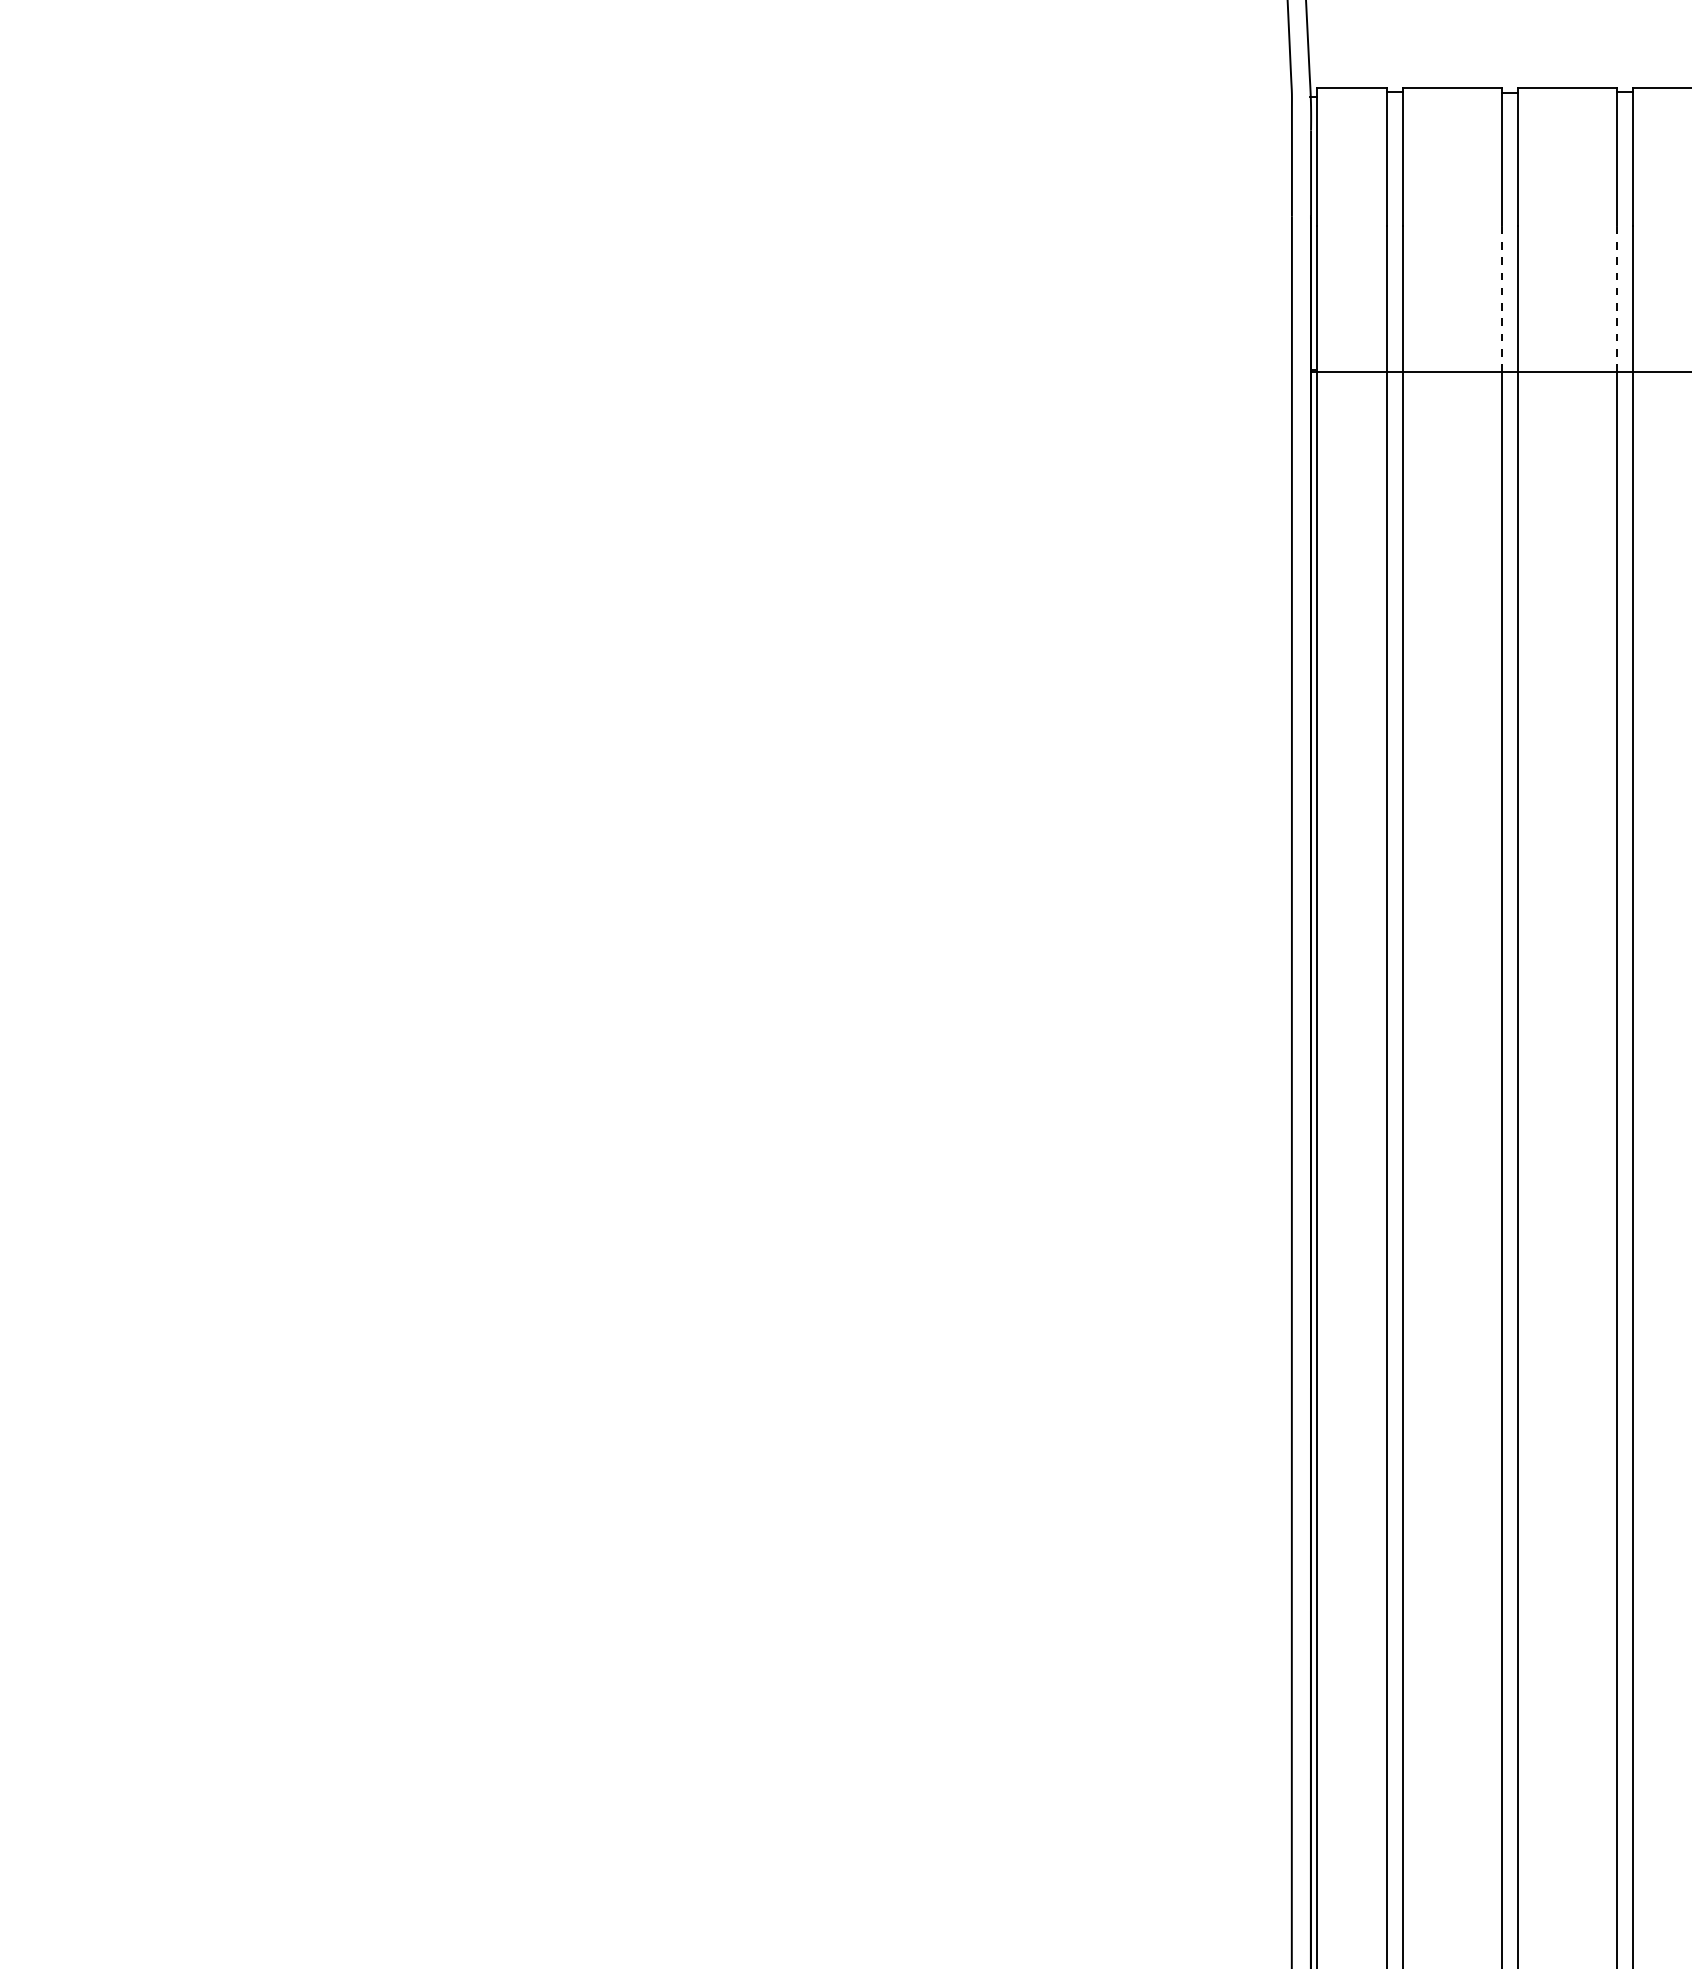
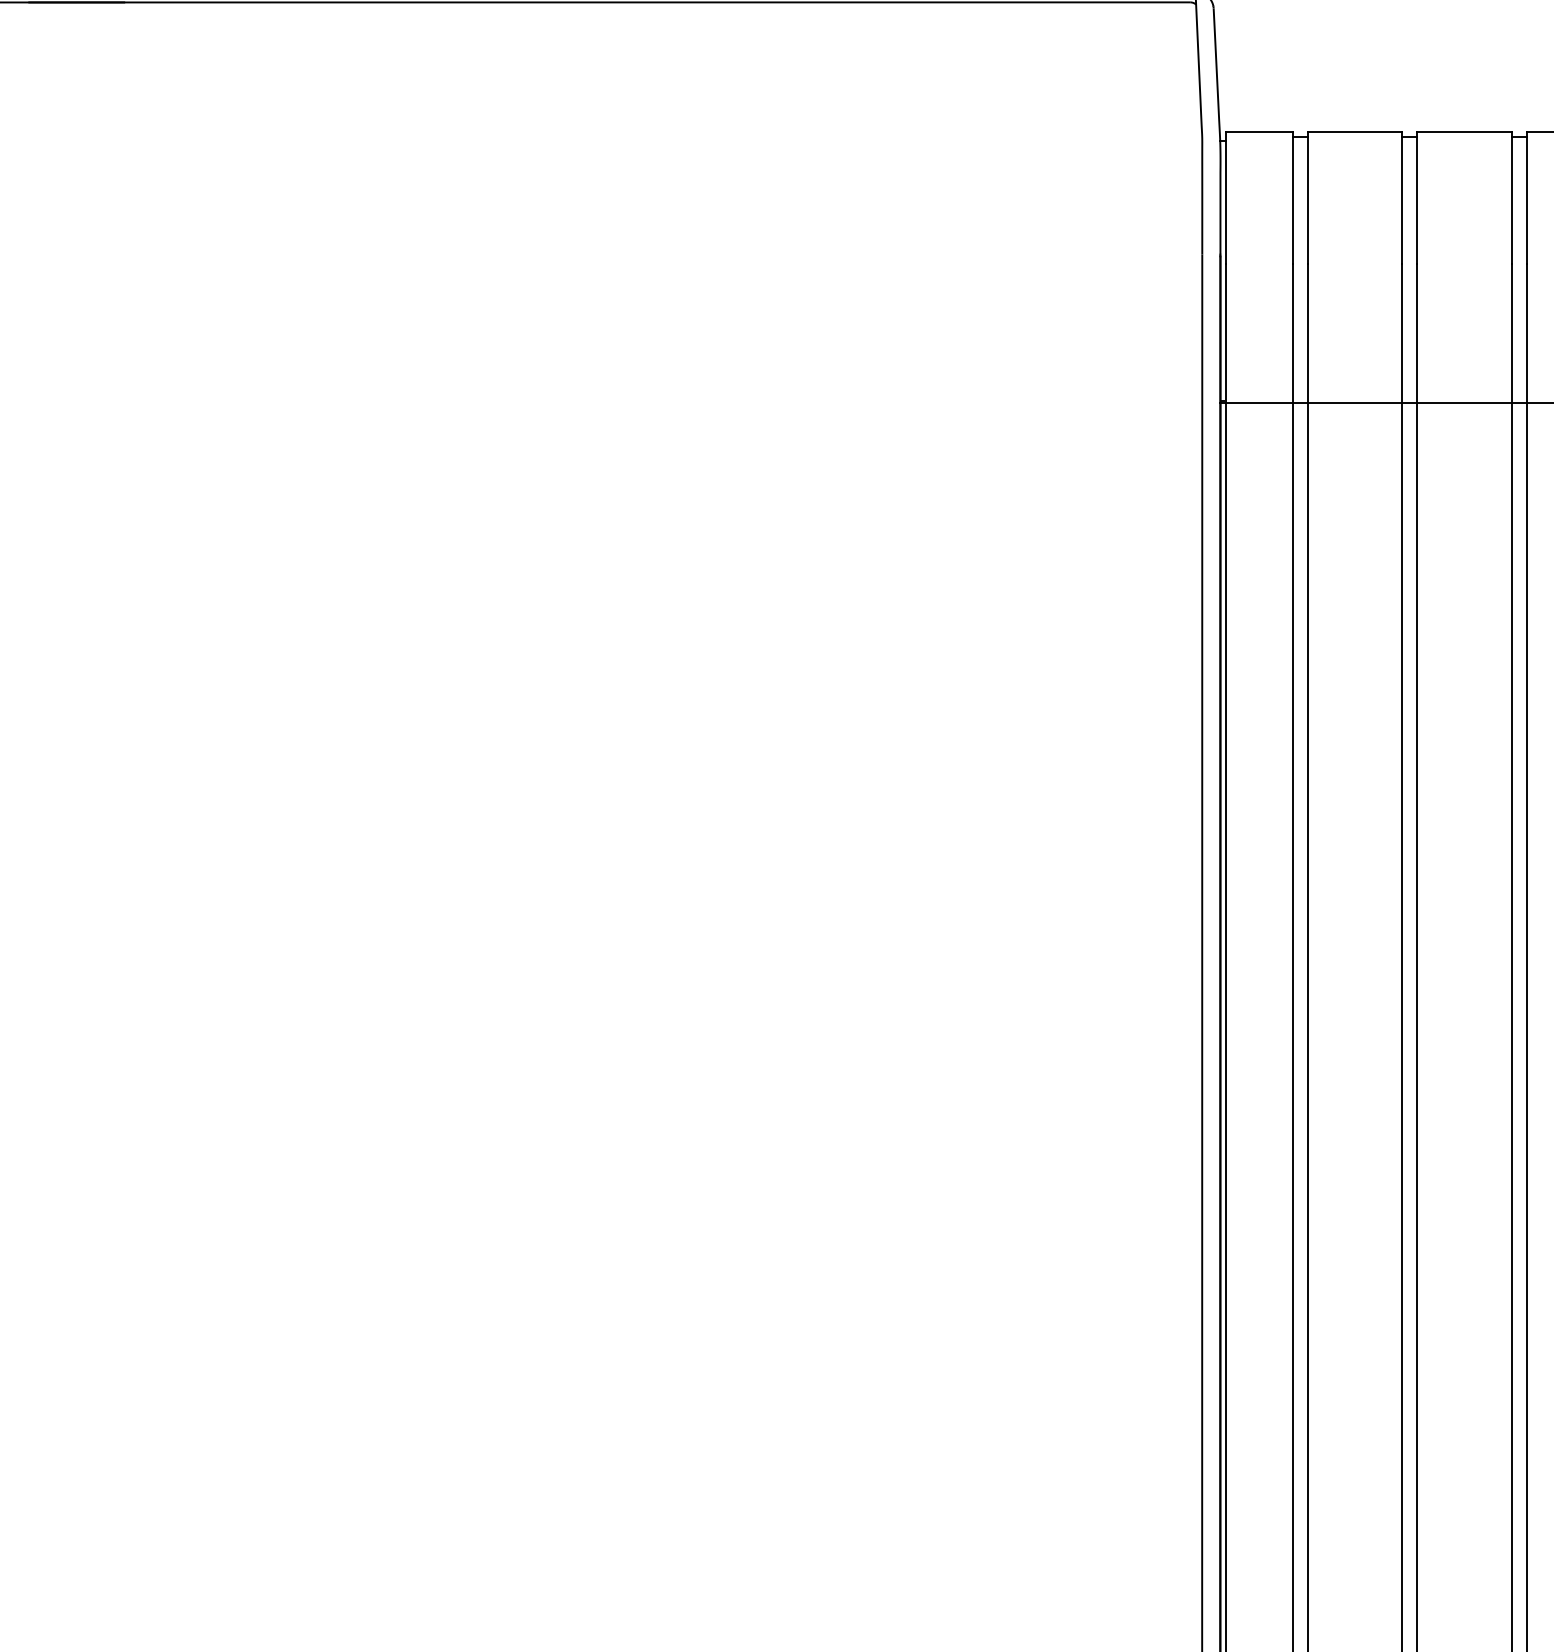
line: (1502, 298) -> (1402, 332), dashed -> solid
line: (1616, 298) -> (1511, 332), dashed -> solid

